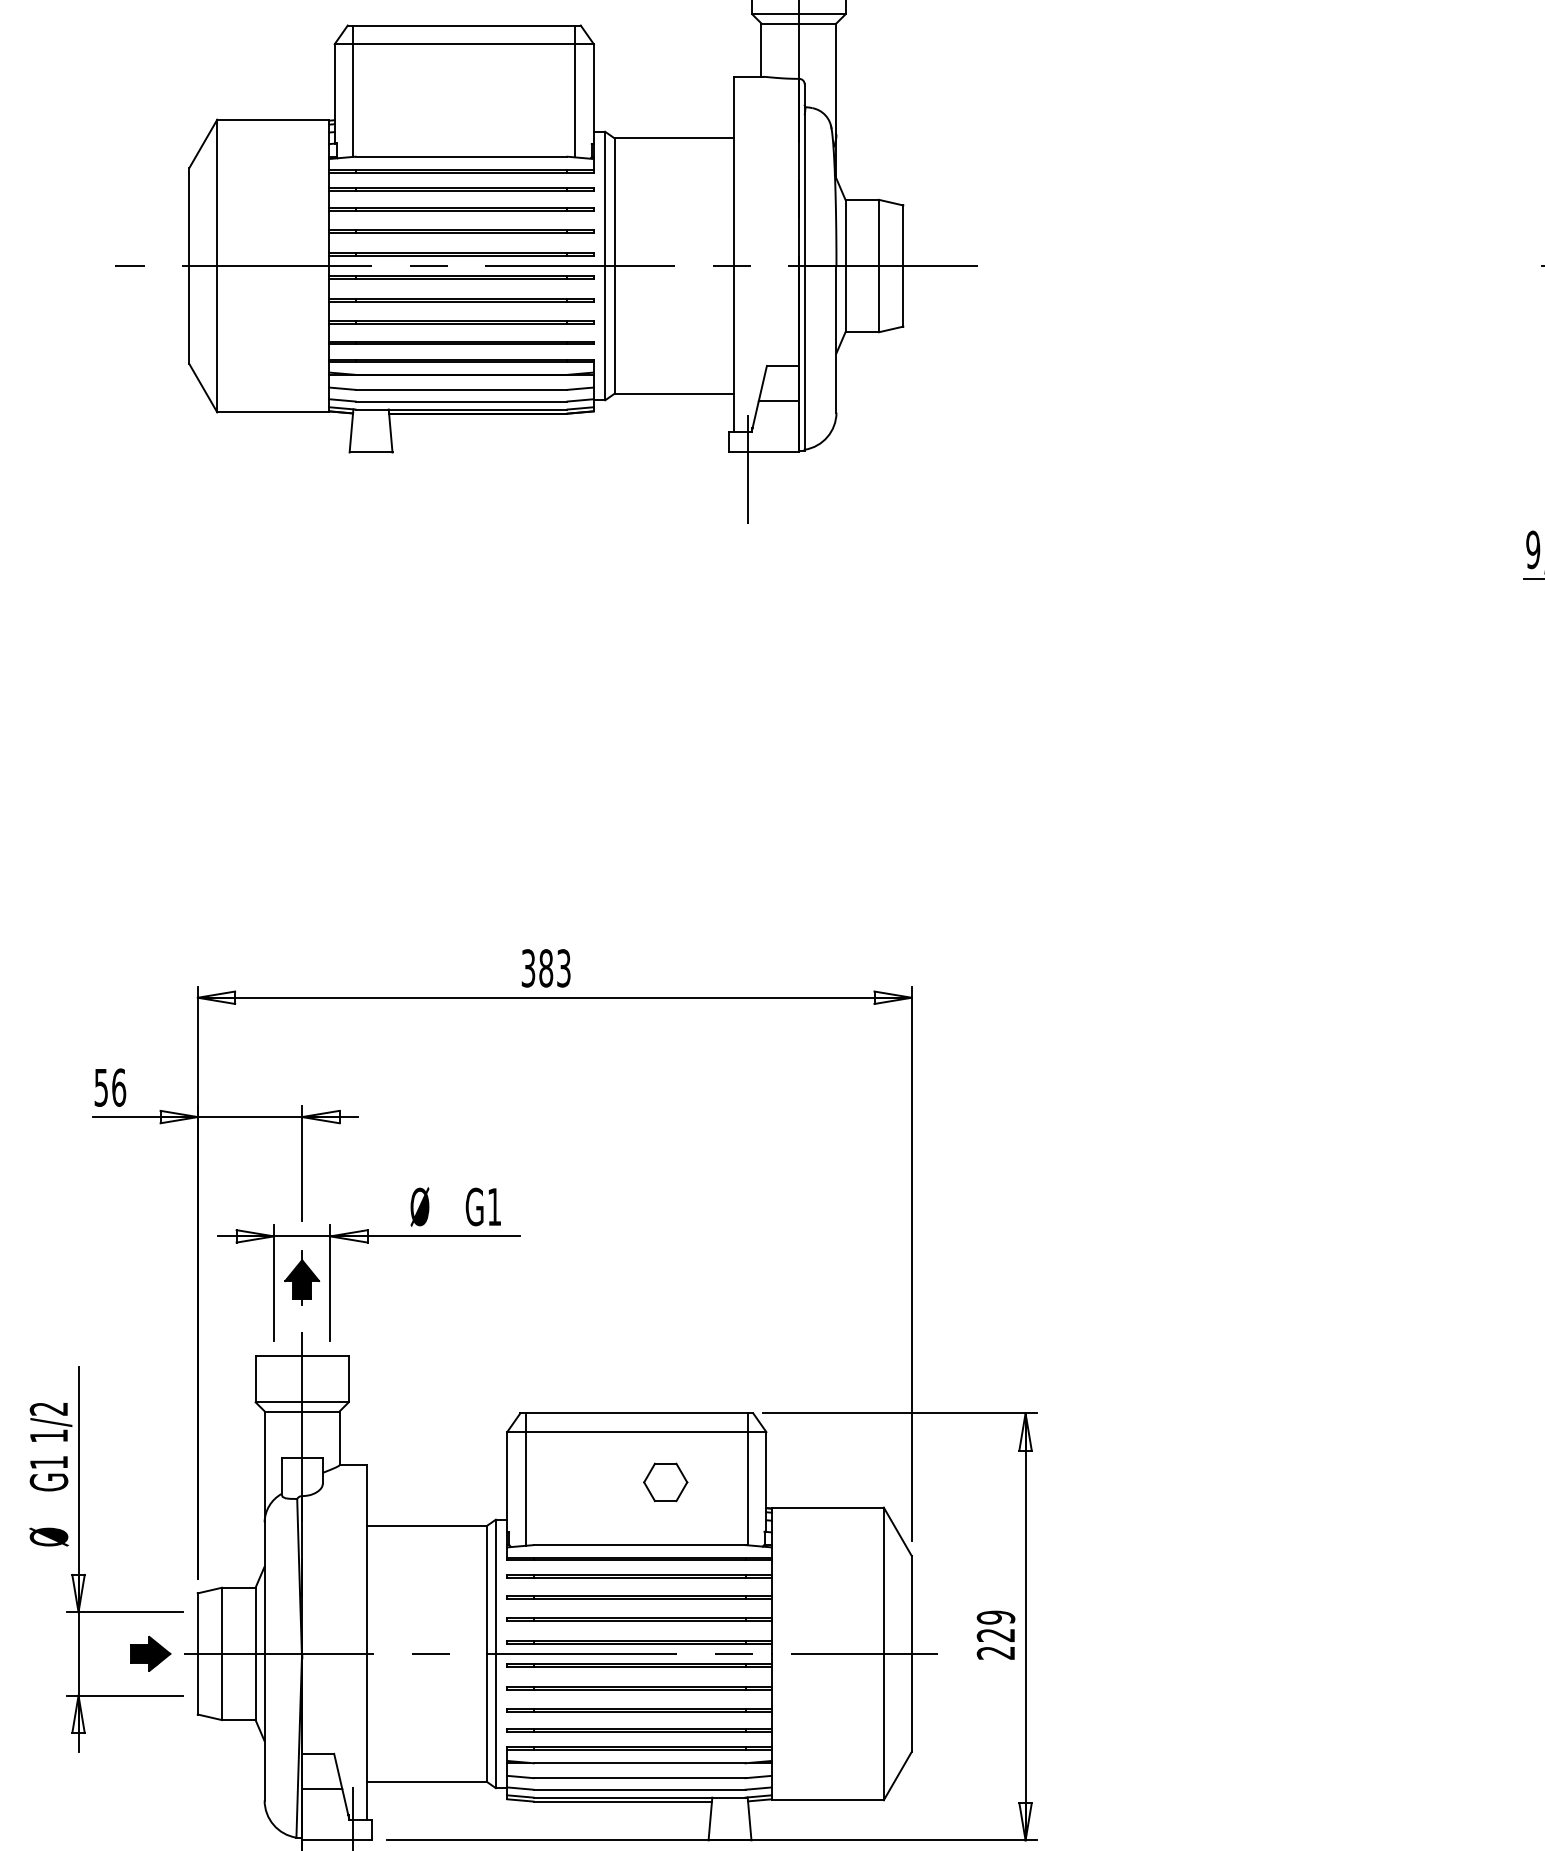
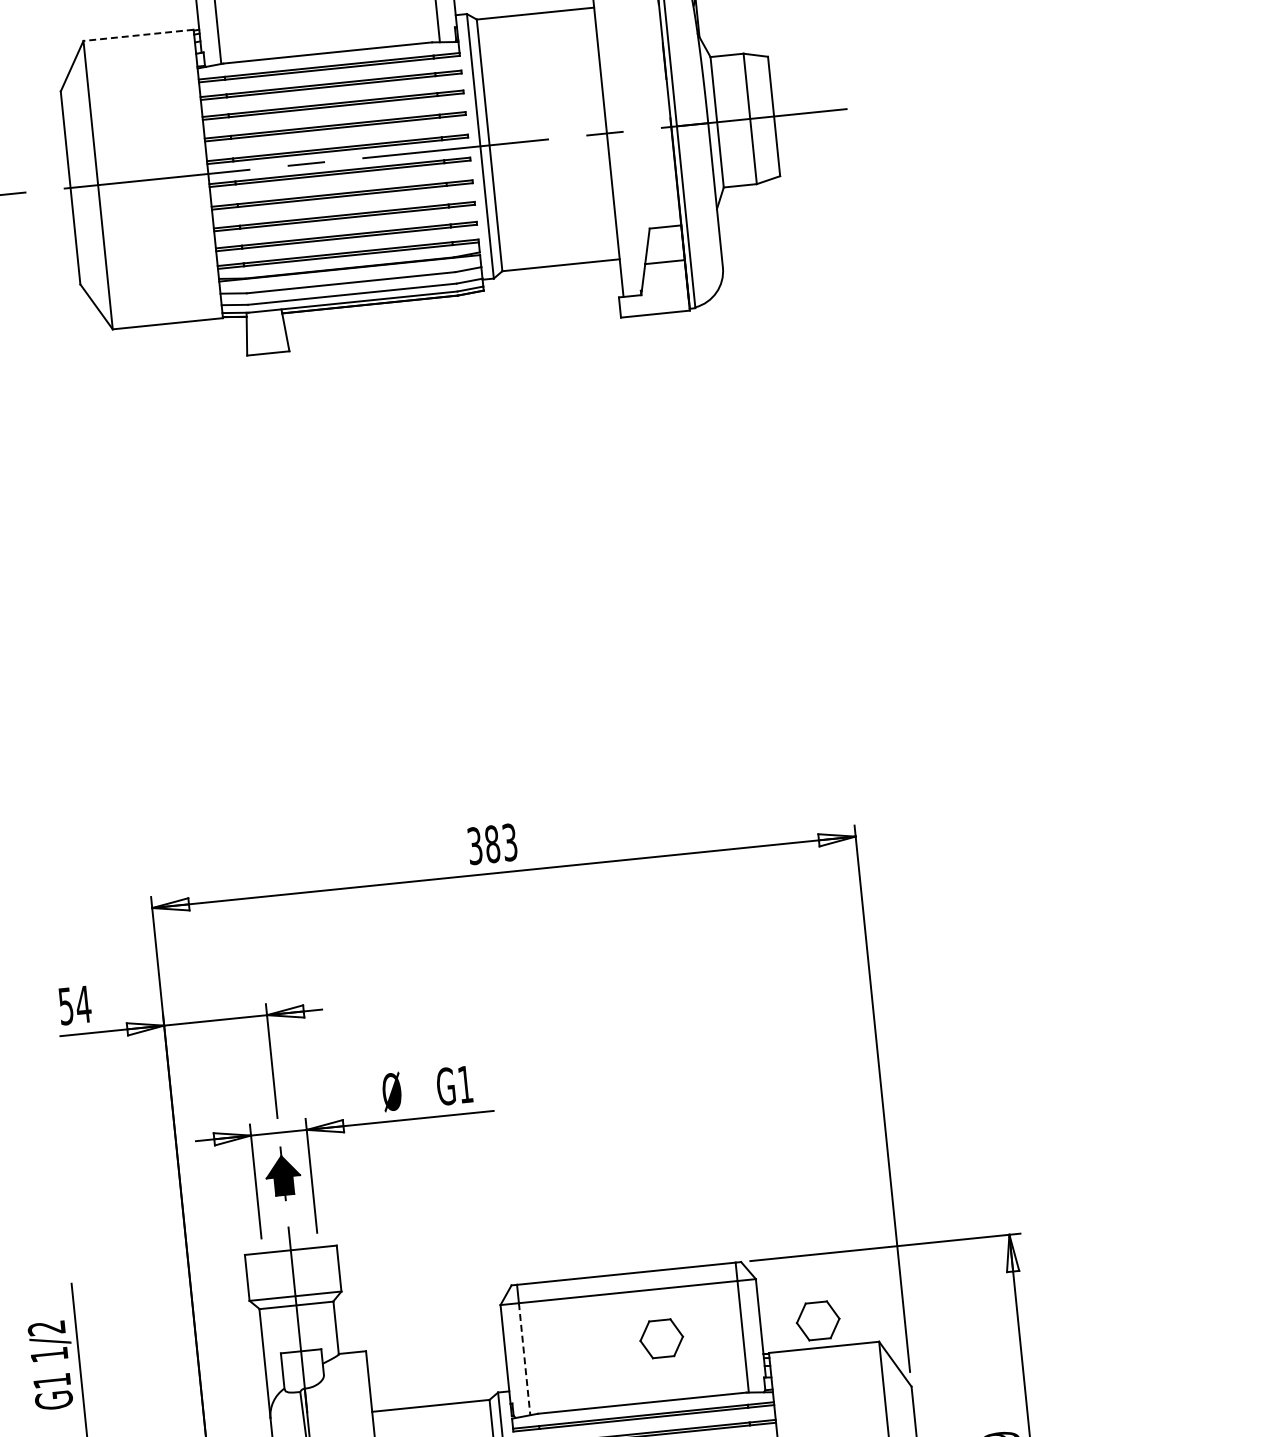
line: (273, 119) -> (138, 35), solid -> dashed
line: (747, 469) -> (640, 332), removed
text: (118, 1087) -> (83, 1004), 56 -> 54
part: (824, 1480) -> (817, 1321), added
line: (525, 1488) -> (524, 1358), solid -> dashed

